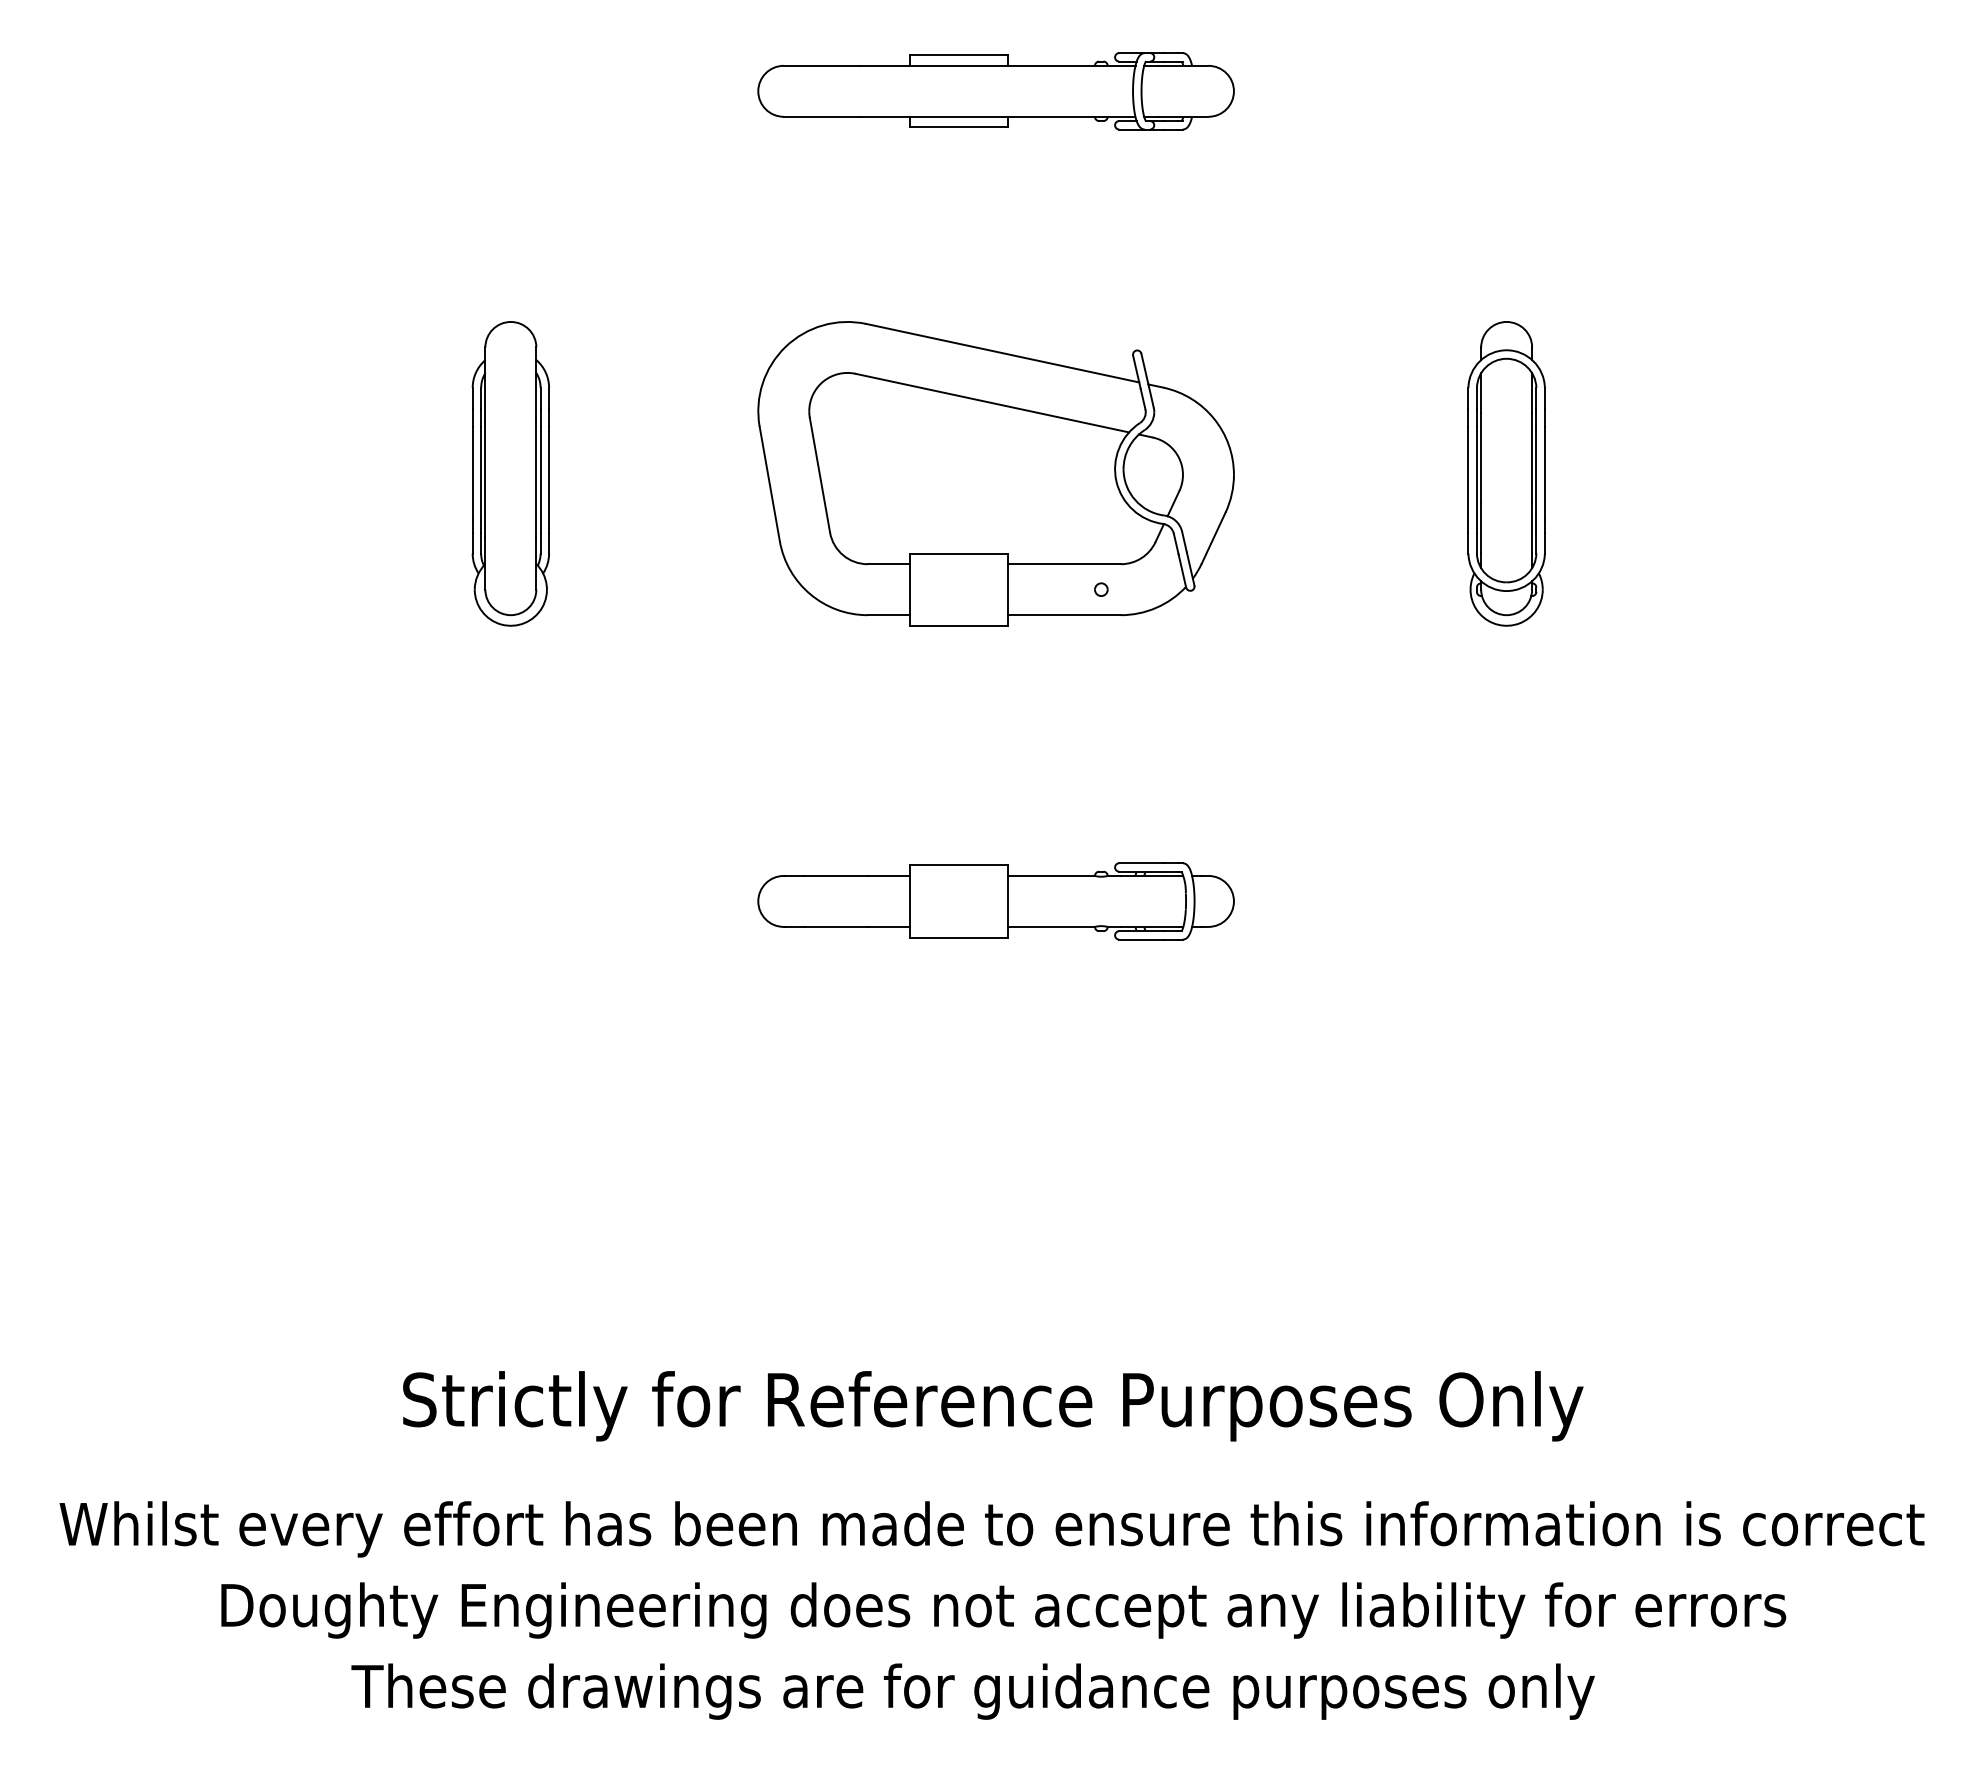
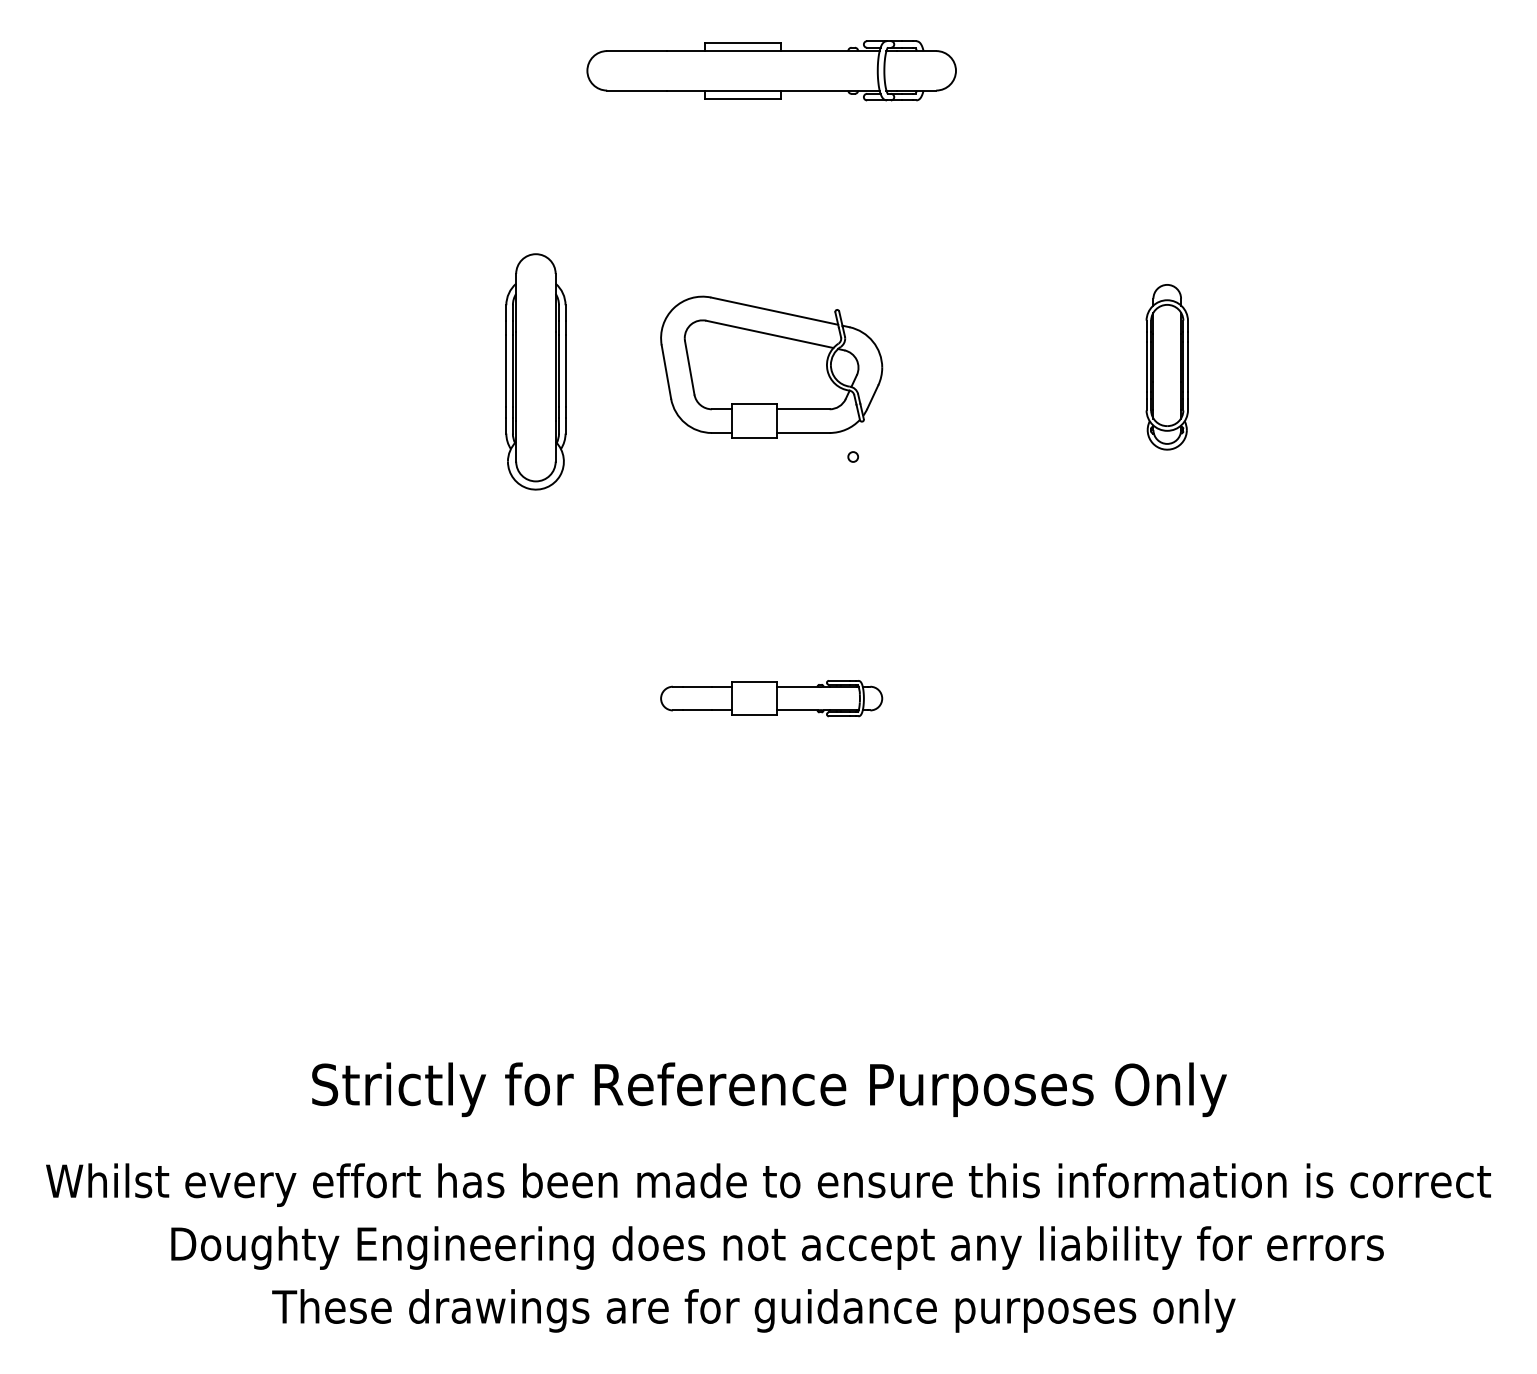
part: (510, 473) -> (535, 371), moved
part: (995, 473) -> (771, 366), size x0.6
part: (1506, 473) -> (1167, 366), size x0.7
part: (995, 901) -> (771, 698), size x0.6

